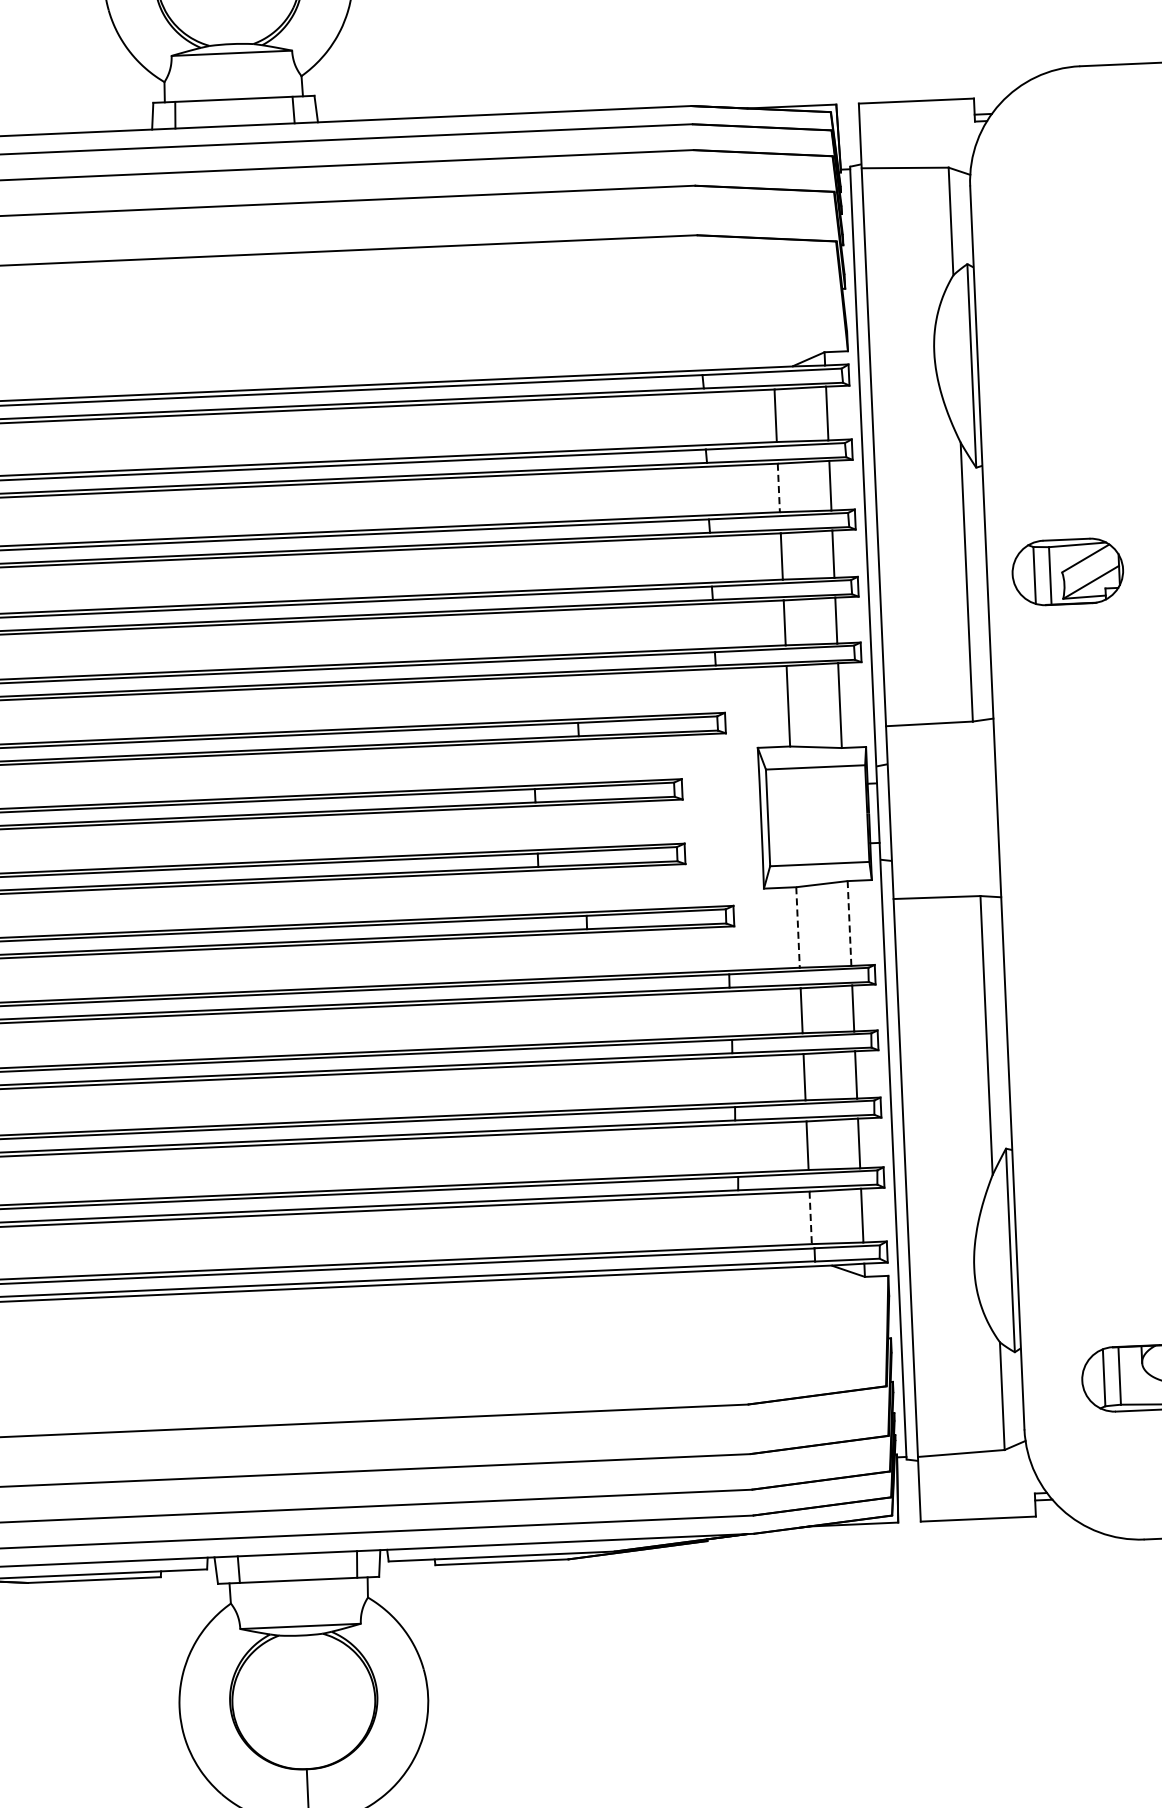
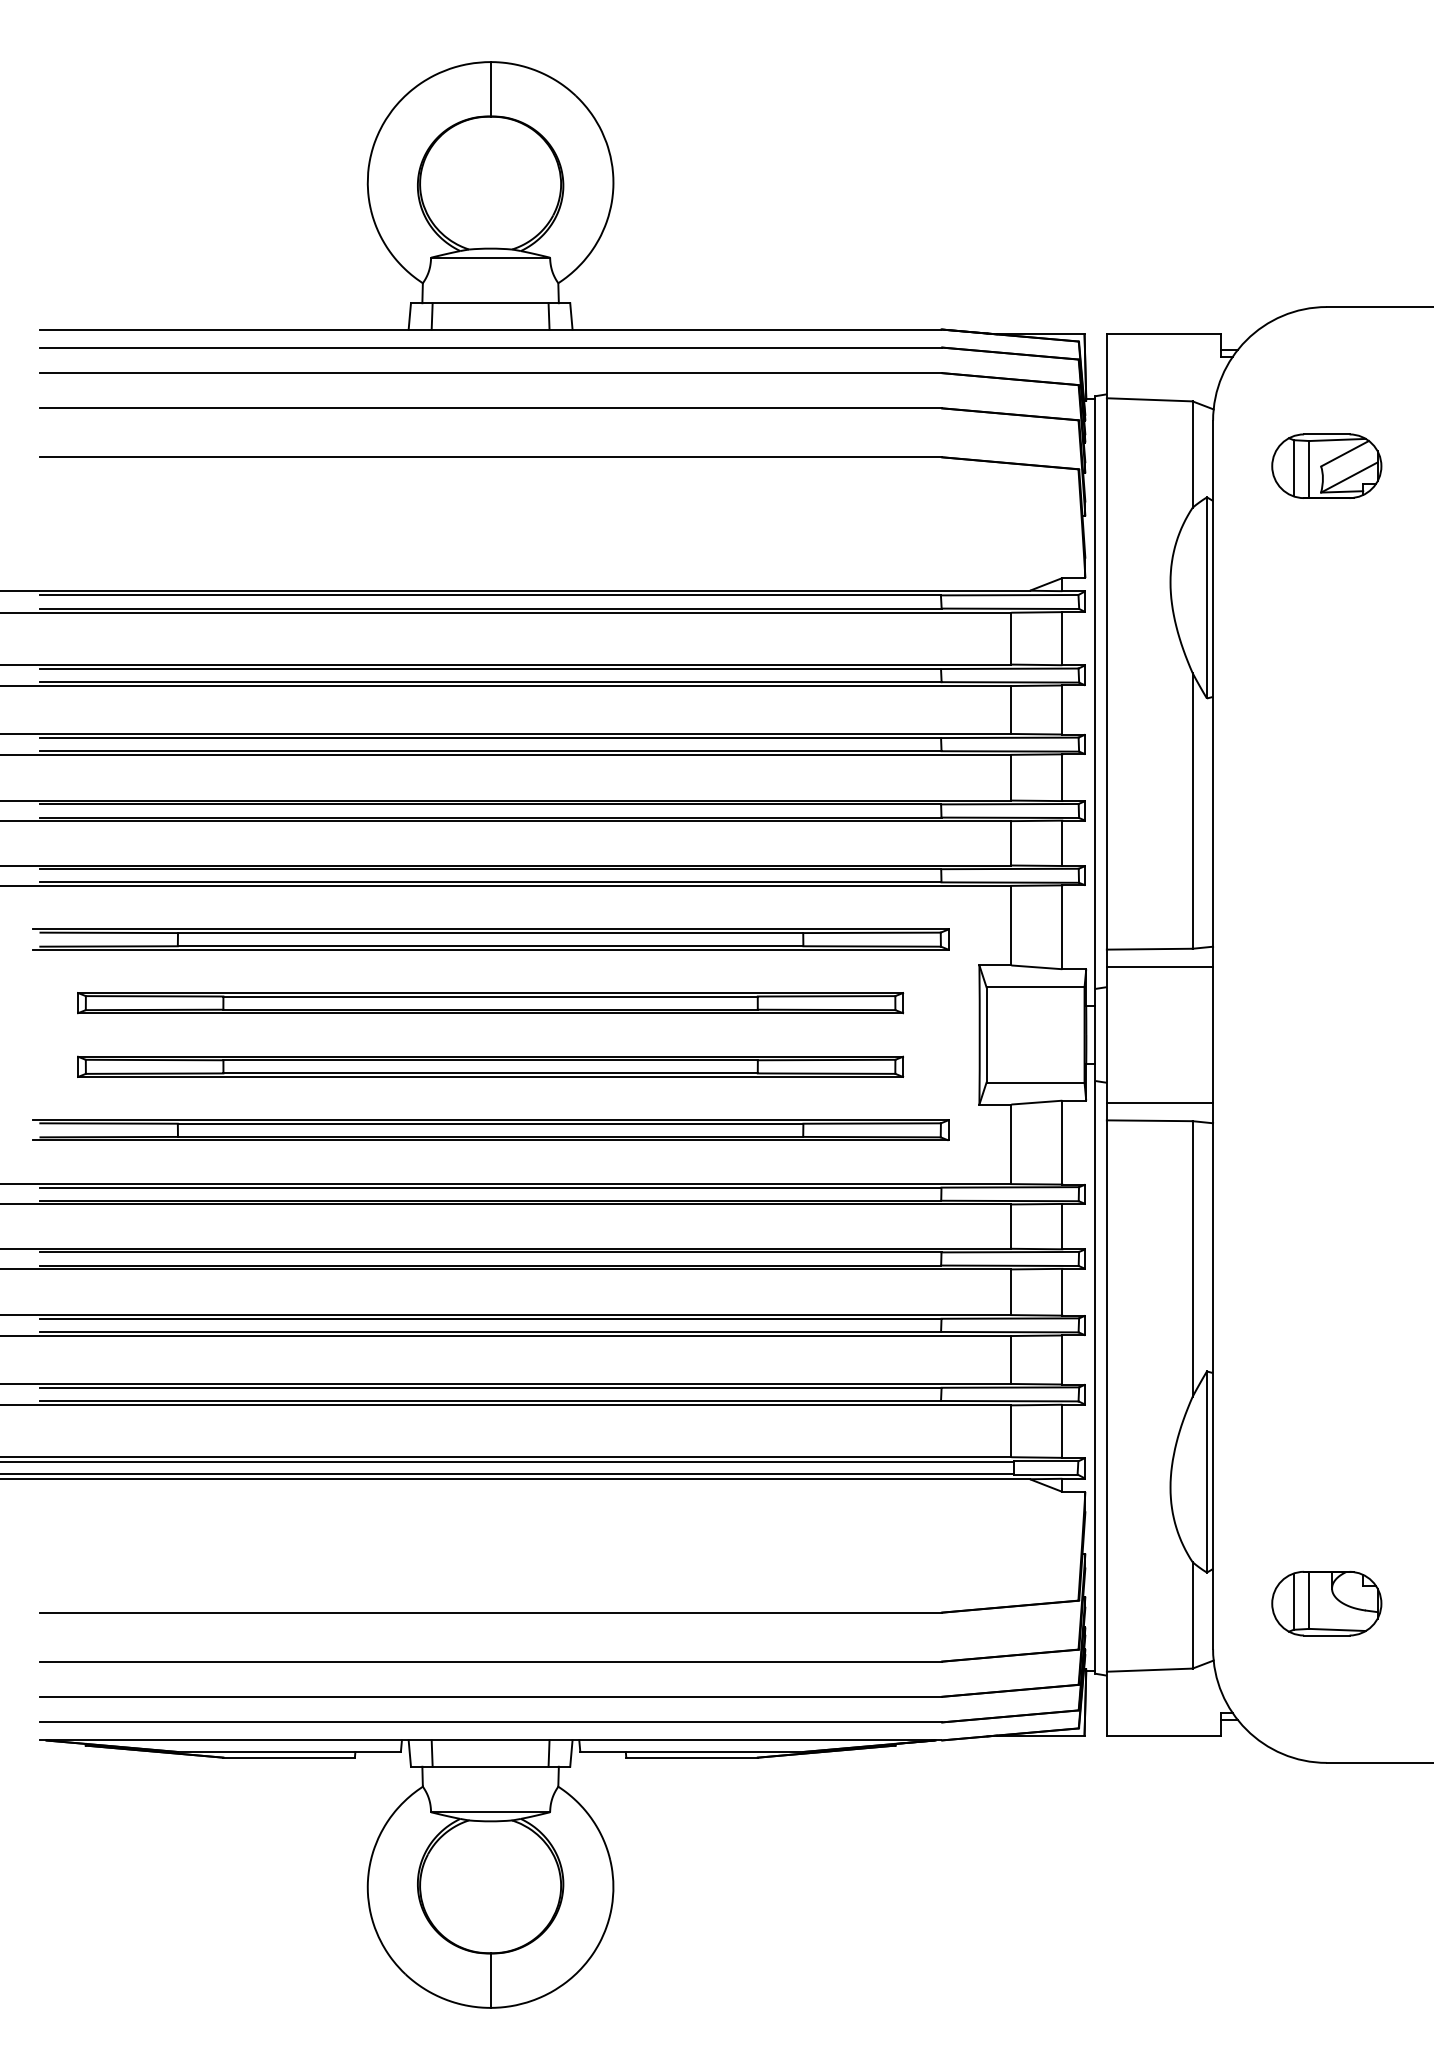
line: (779, 488) -> (1011, 710), dashed -> solid
part: (1067, 571) -> (1326, 465), moved
line: (940, 740) -> (1159, 966), added
line: (946, 879) -> (1159, 1103), added
line: (849, 923) -> (1062, 1142), dashed -> solid
line: (798, 927) -> (1011, 1144), dashed -> solid
line: (810, 1218) -> (1011, 1431), dashed -> solid

